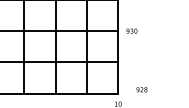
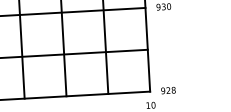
text: (141, 89) -> (167, 90), moved

